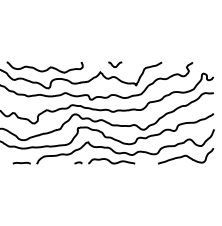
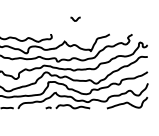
curve: (116, 65) -> (76, 19), moved

